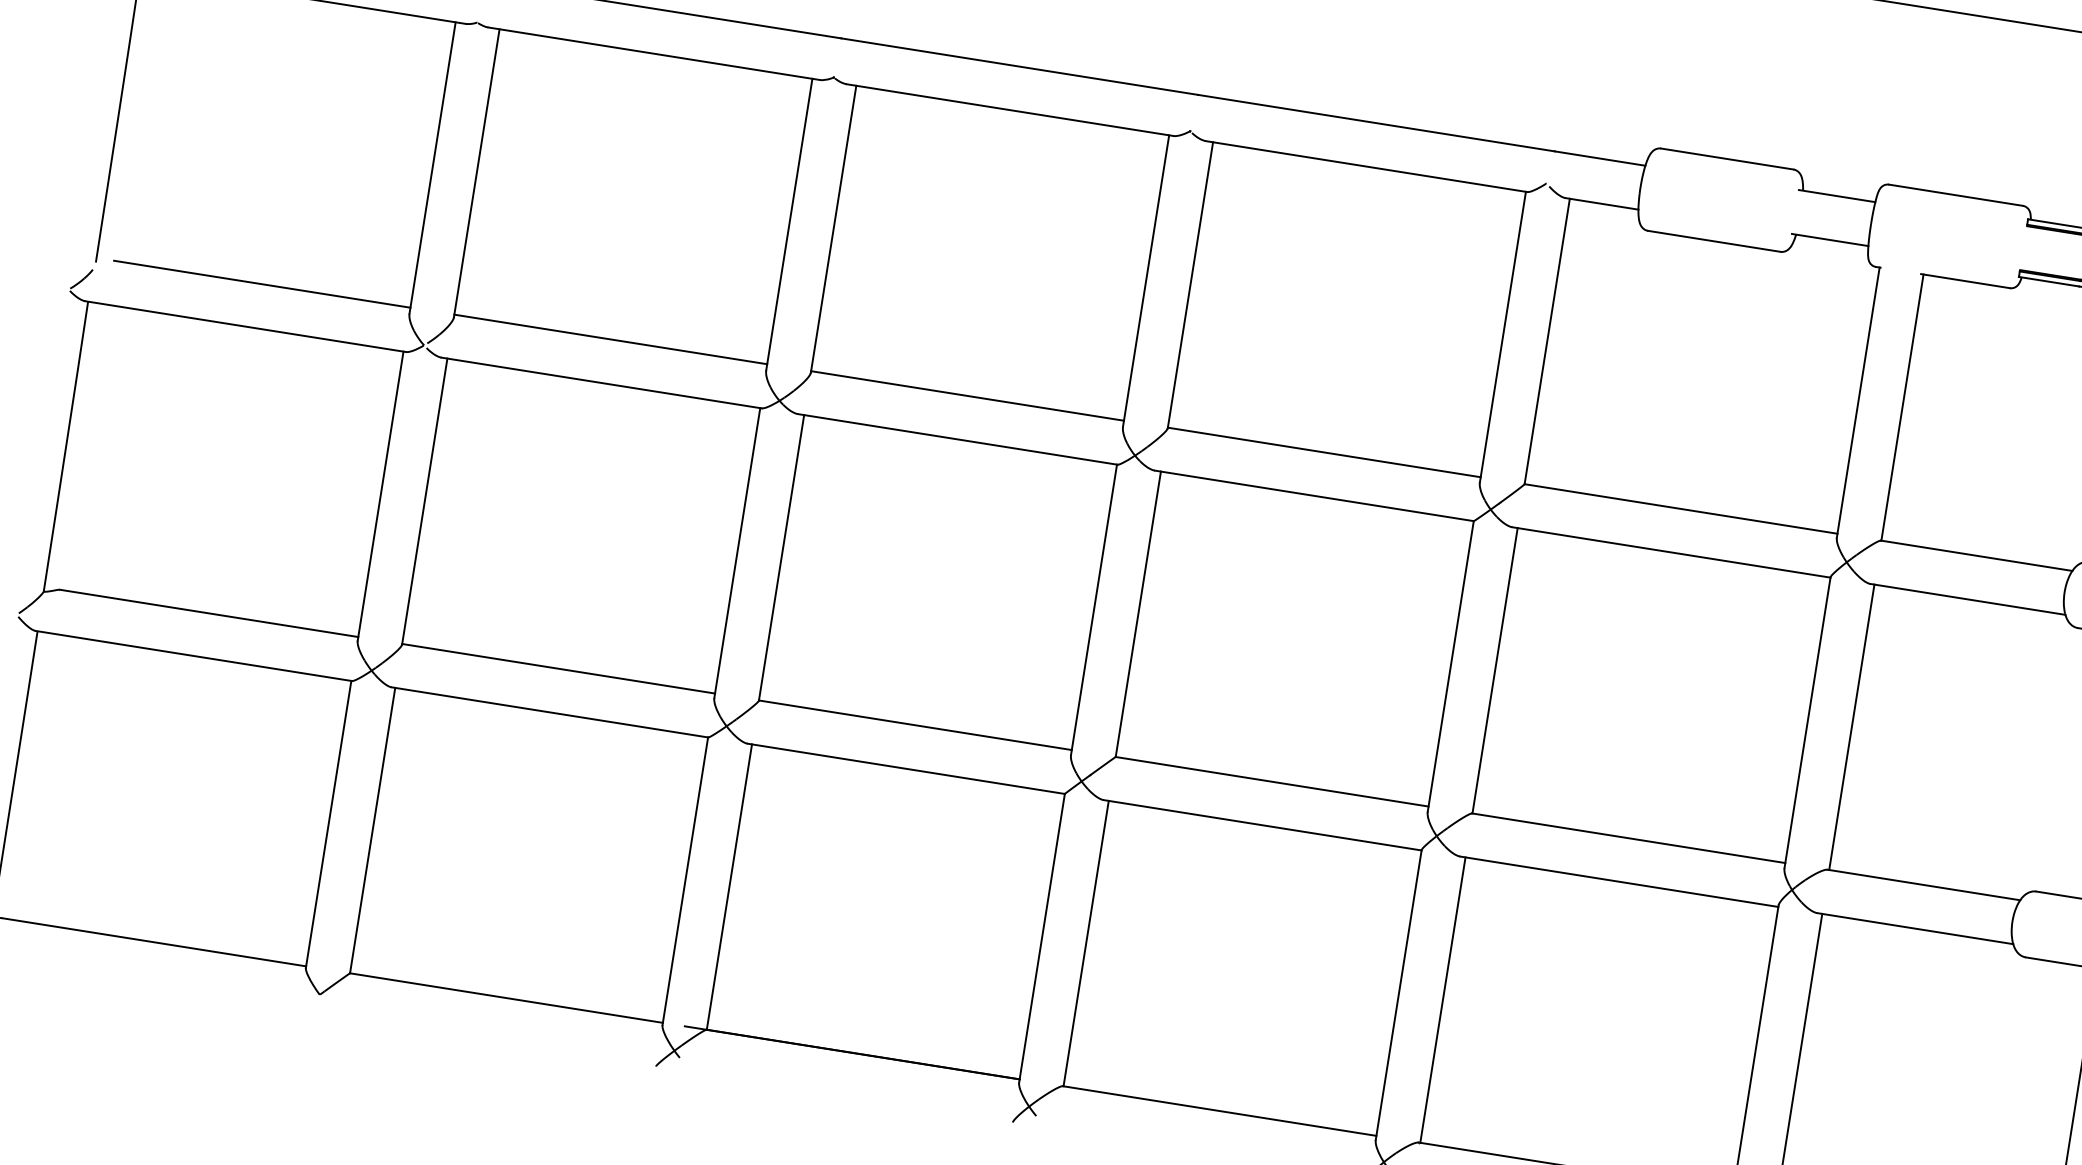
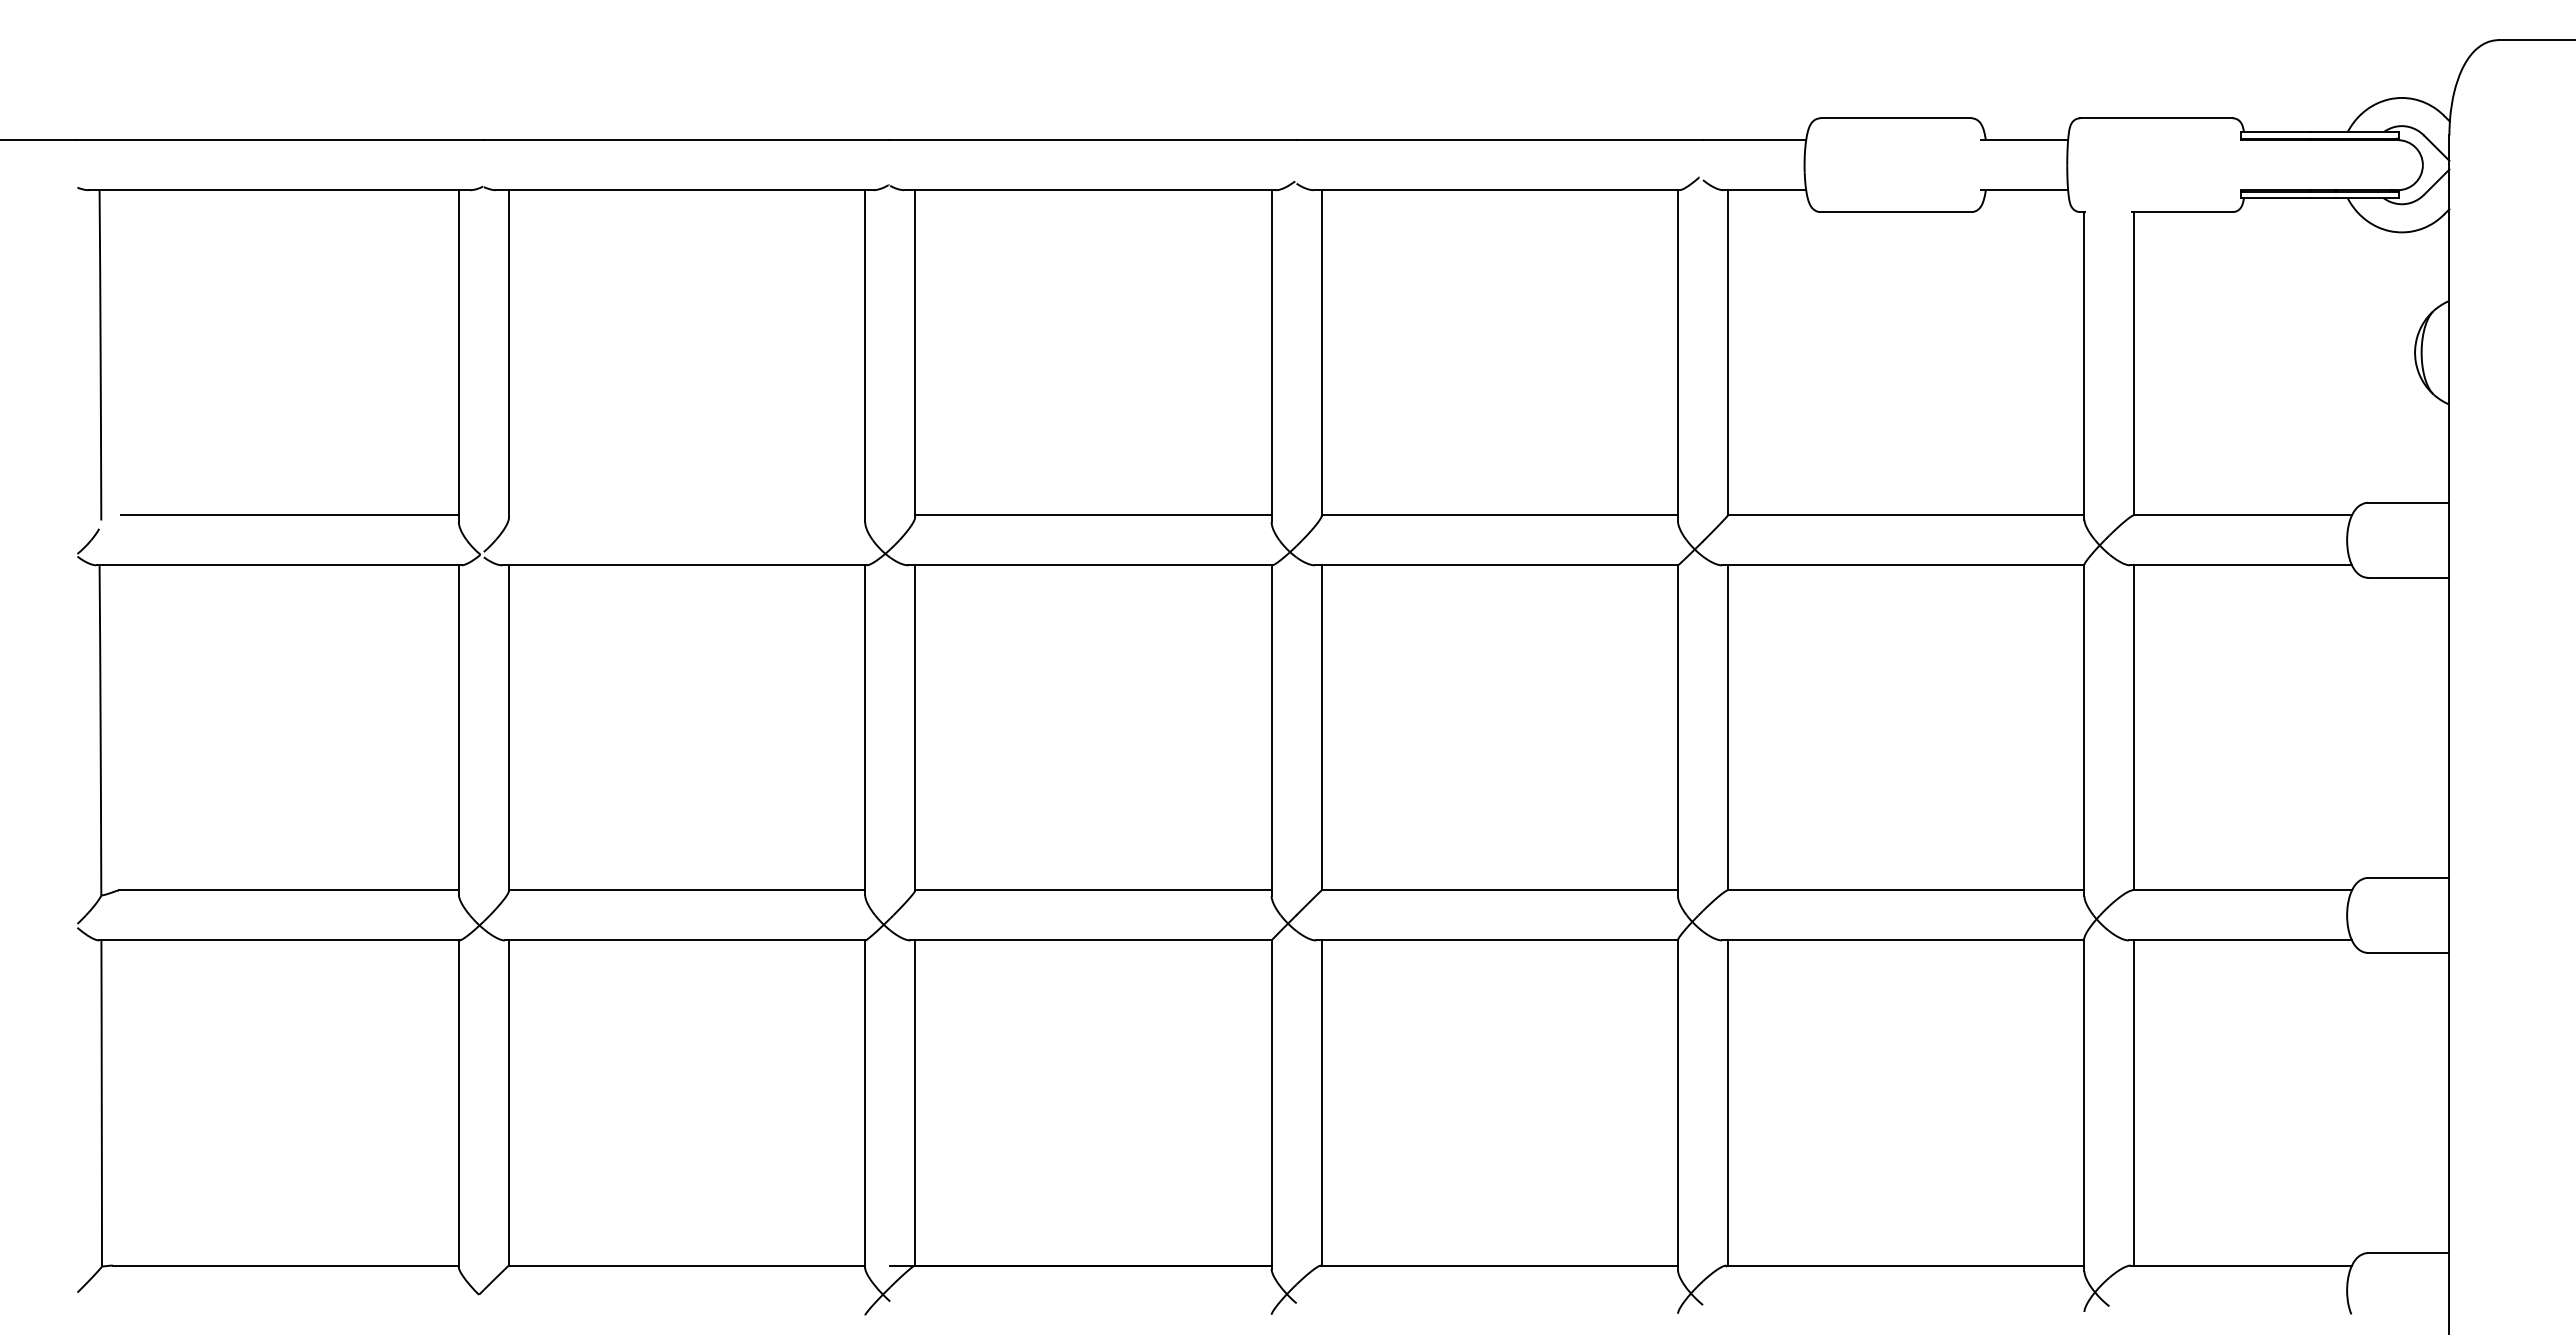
line: (610, 339) -> (686, 515), removed

